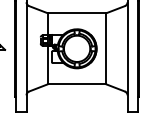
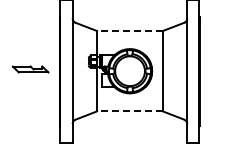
line: (76, 13) -> (129, 31), solid -> dashed
line: (76, 84) -> (129, 111), solid -> dashed

